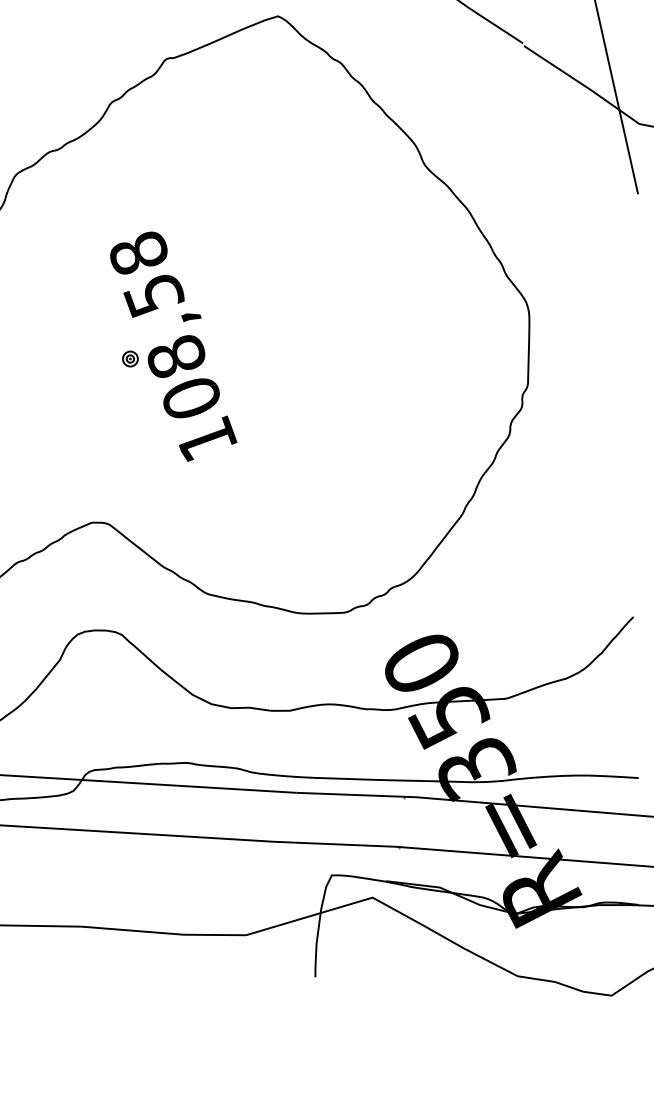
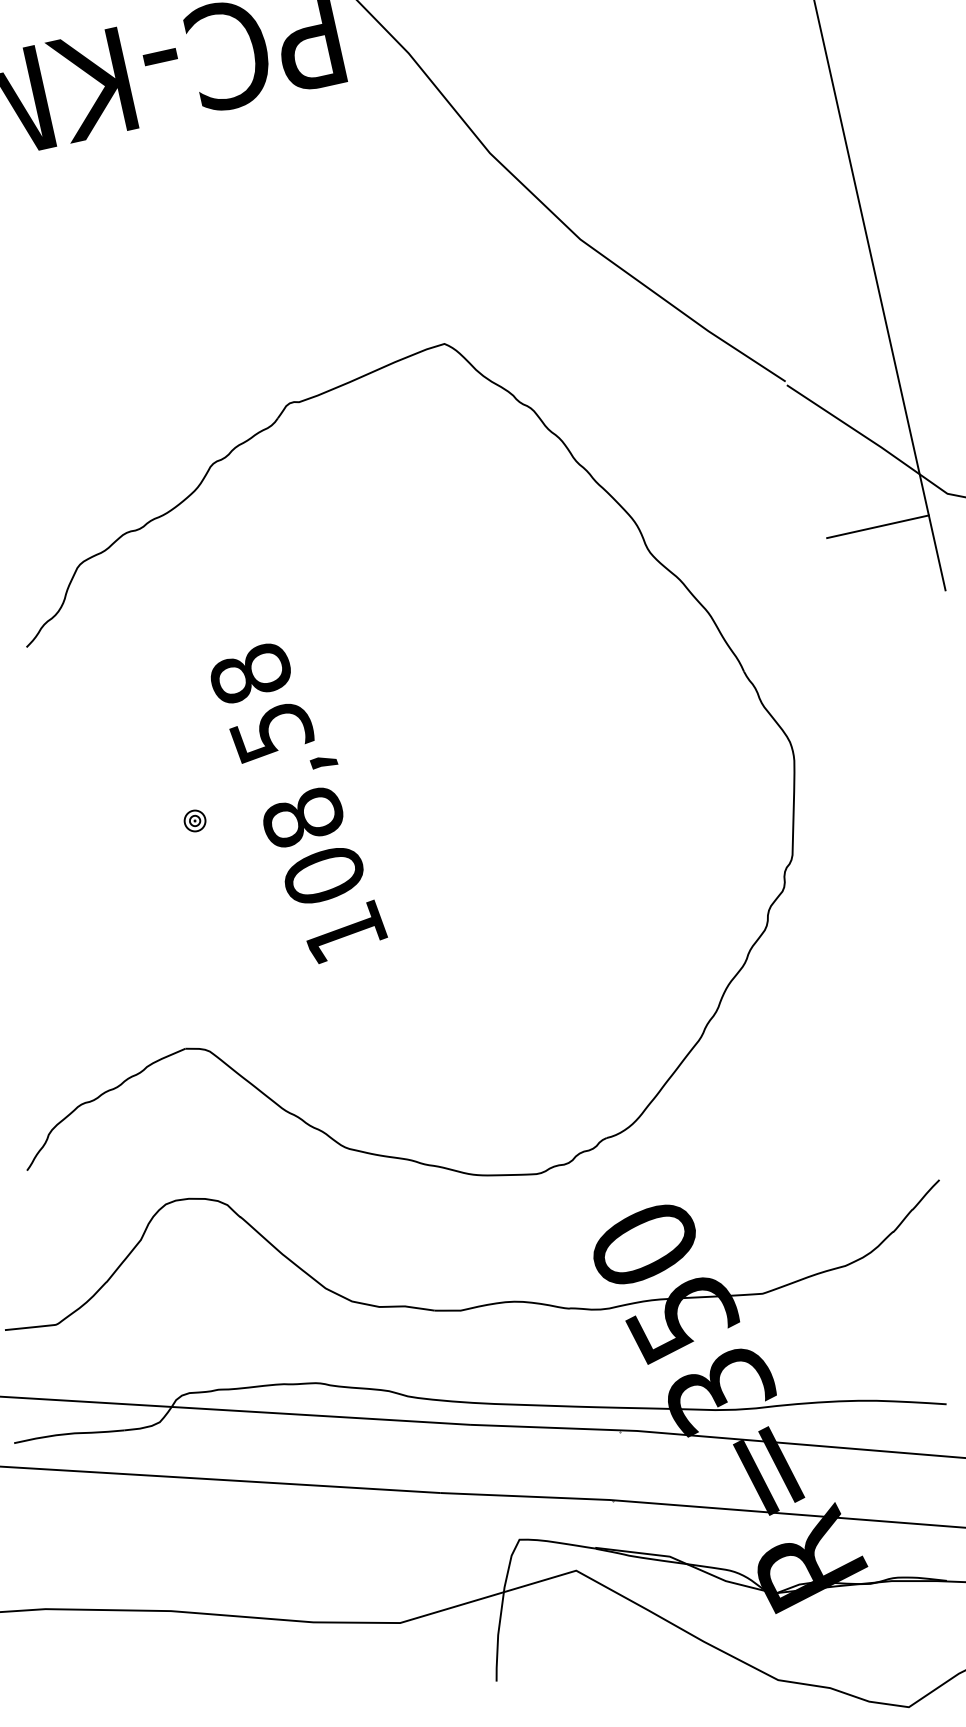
line: (589, 147) -> (877, 526), added
part: (130, 358) -> (194, 820), moved

